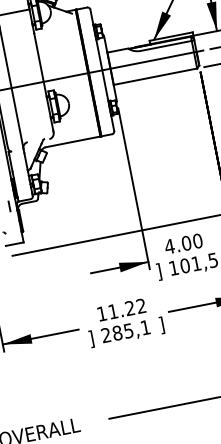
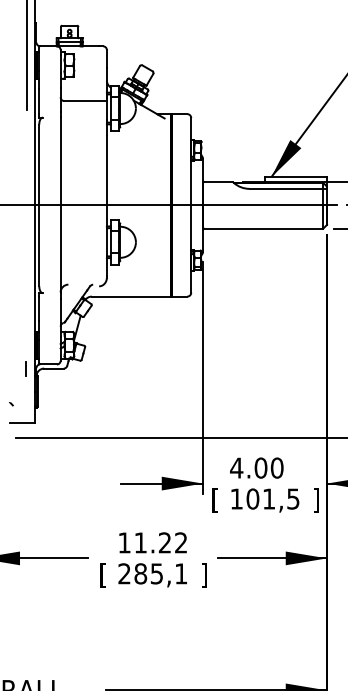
text: (158, 272) -> (214, 500), ] -> [
text: (91, 339) -> (102, 575), ] -> [

